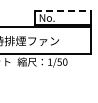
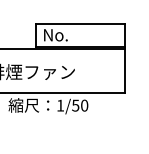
line: (62, 10) -> (80, 23), dashed -> solid

